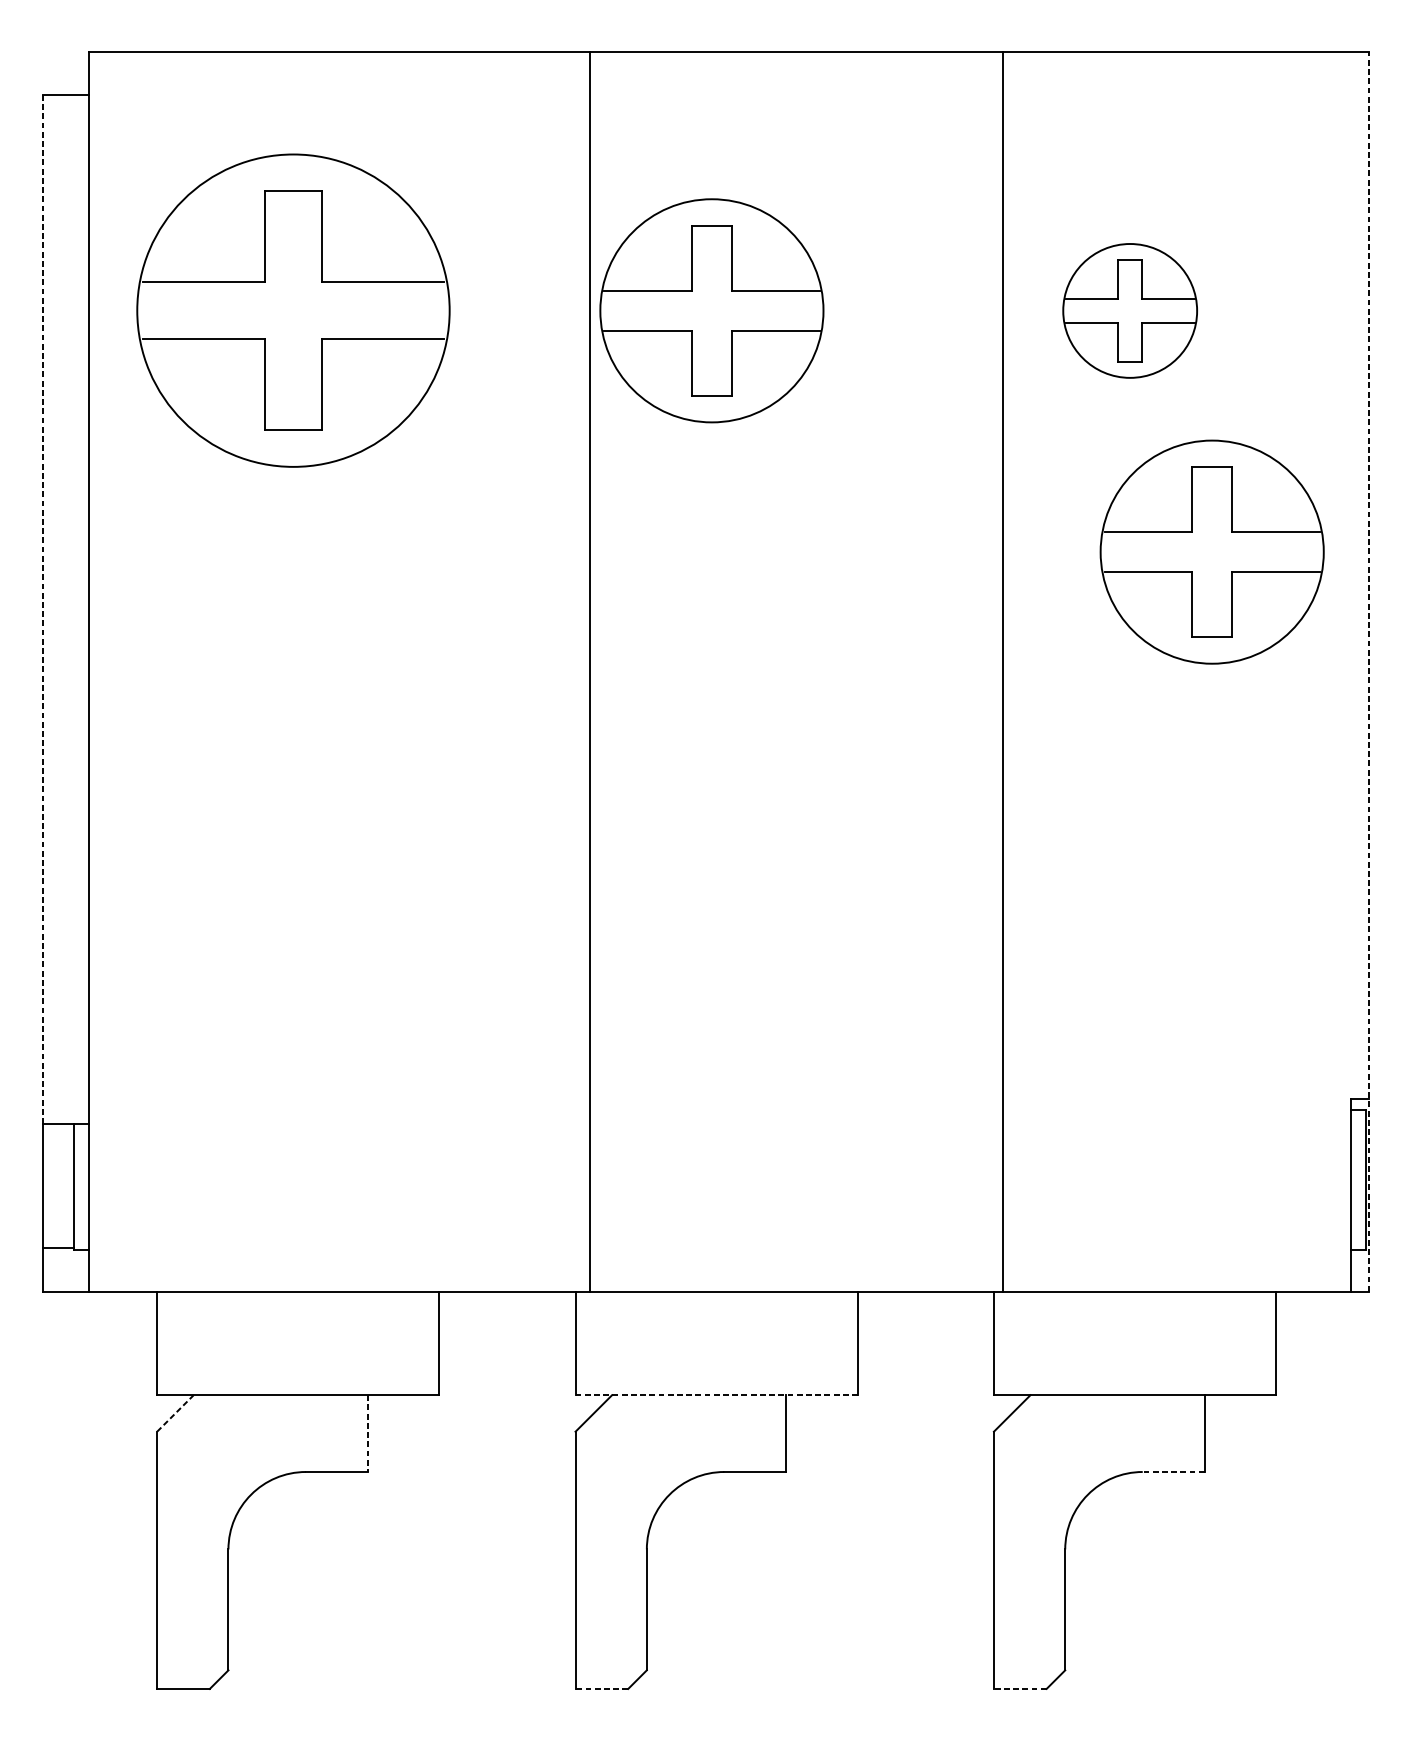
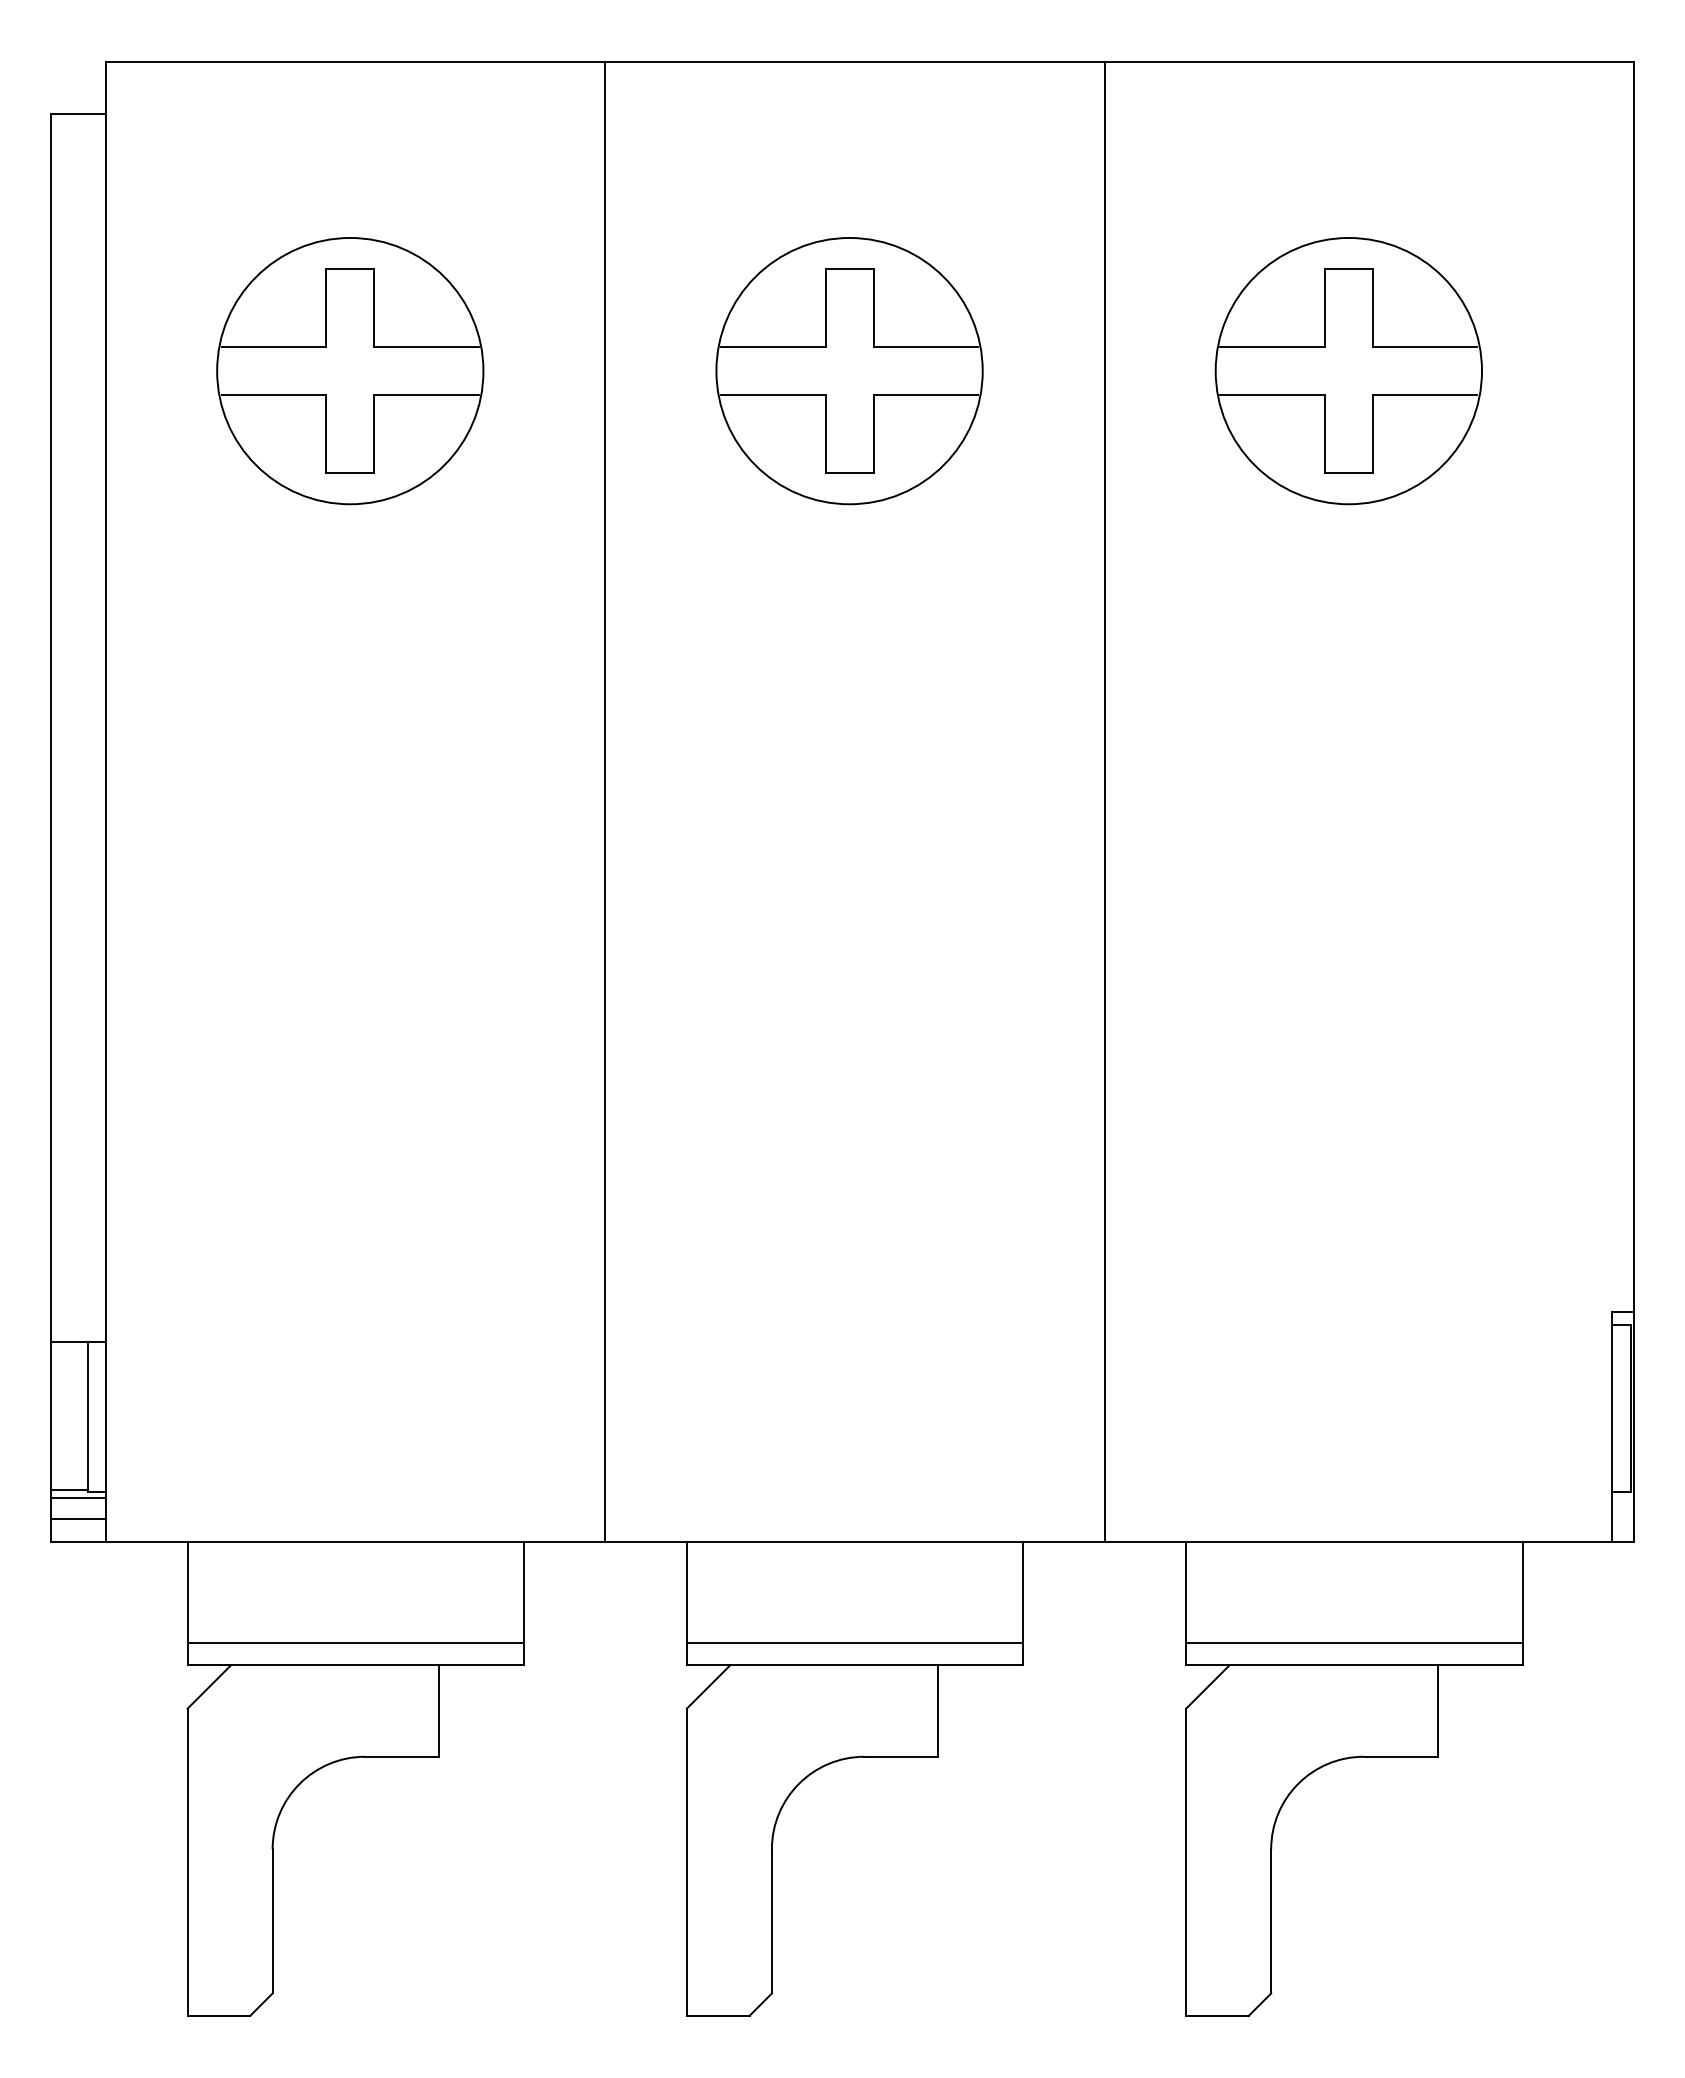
part: (293, 311) -> (350, 371), size x0.71
part: (1130, 311) -> (1348, 371), size x1.67
part: (1212, 552) -> (1446, 659), removed
line: (42, 609) -> (50, 727), dashed -> solid
line: (590, 671) -> (605, 801), moved
line: (1002, 671) -> (1104, 801), moved
line: (1369, 671) -> (1634, 801), dashed -> solid
line: (65, 1255) -> (78, 1498), added
line: (65, 1273) -> (78, 1519), added
line: (297, 1376) -> (355, 1642), added
line: (716, 1376) -> (854, 1642), added
line: (1135, 1376) -> (1354, 1642), added
line: (716, 1395) -> (855, 1665), dashed -> solid
line: (175, 1413) -> (209, 1686), dashed -> solid
line: (368, 1433) -> (439, 1710), dashed -> solid
line: (1173, 1471) -> (1400, 1756), dashed -> solid
line: (601, 1688) -> (717, 2015), dashed -> solid
line: (1020, 1688) -> (1217, 2015), dashed -> solid

